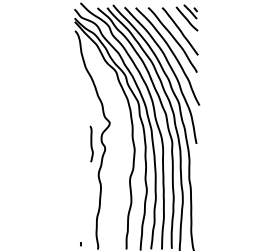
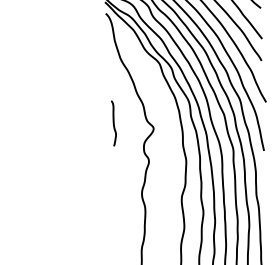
line: (91, 143) -> (113, 122), moved

